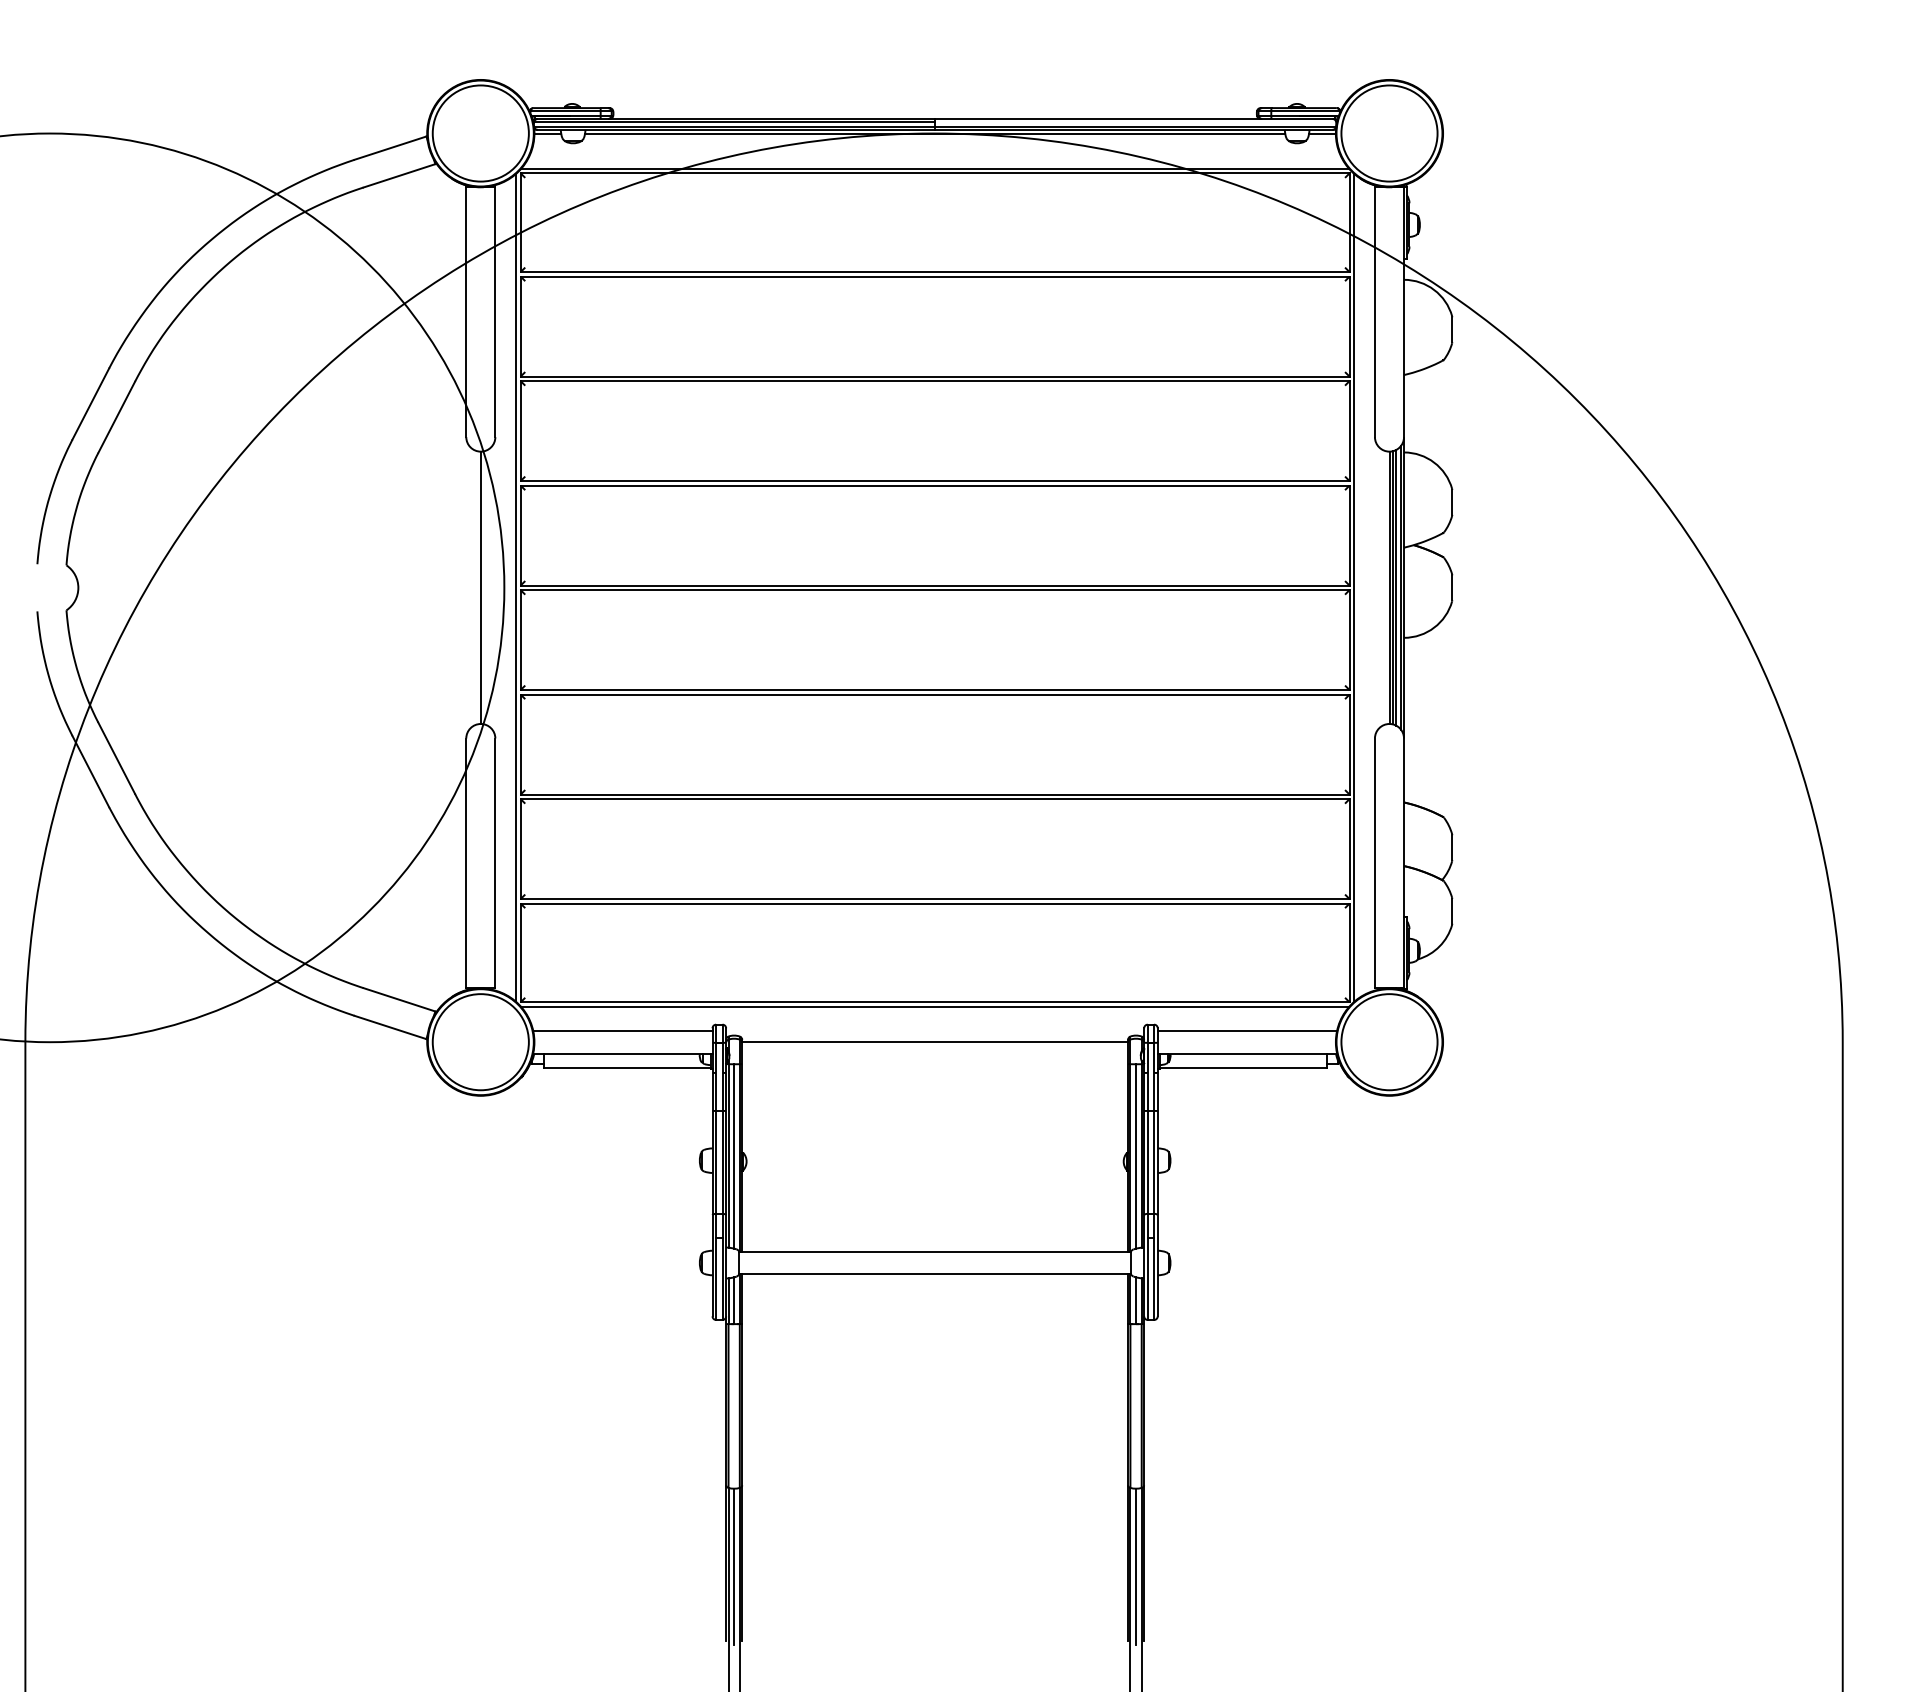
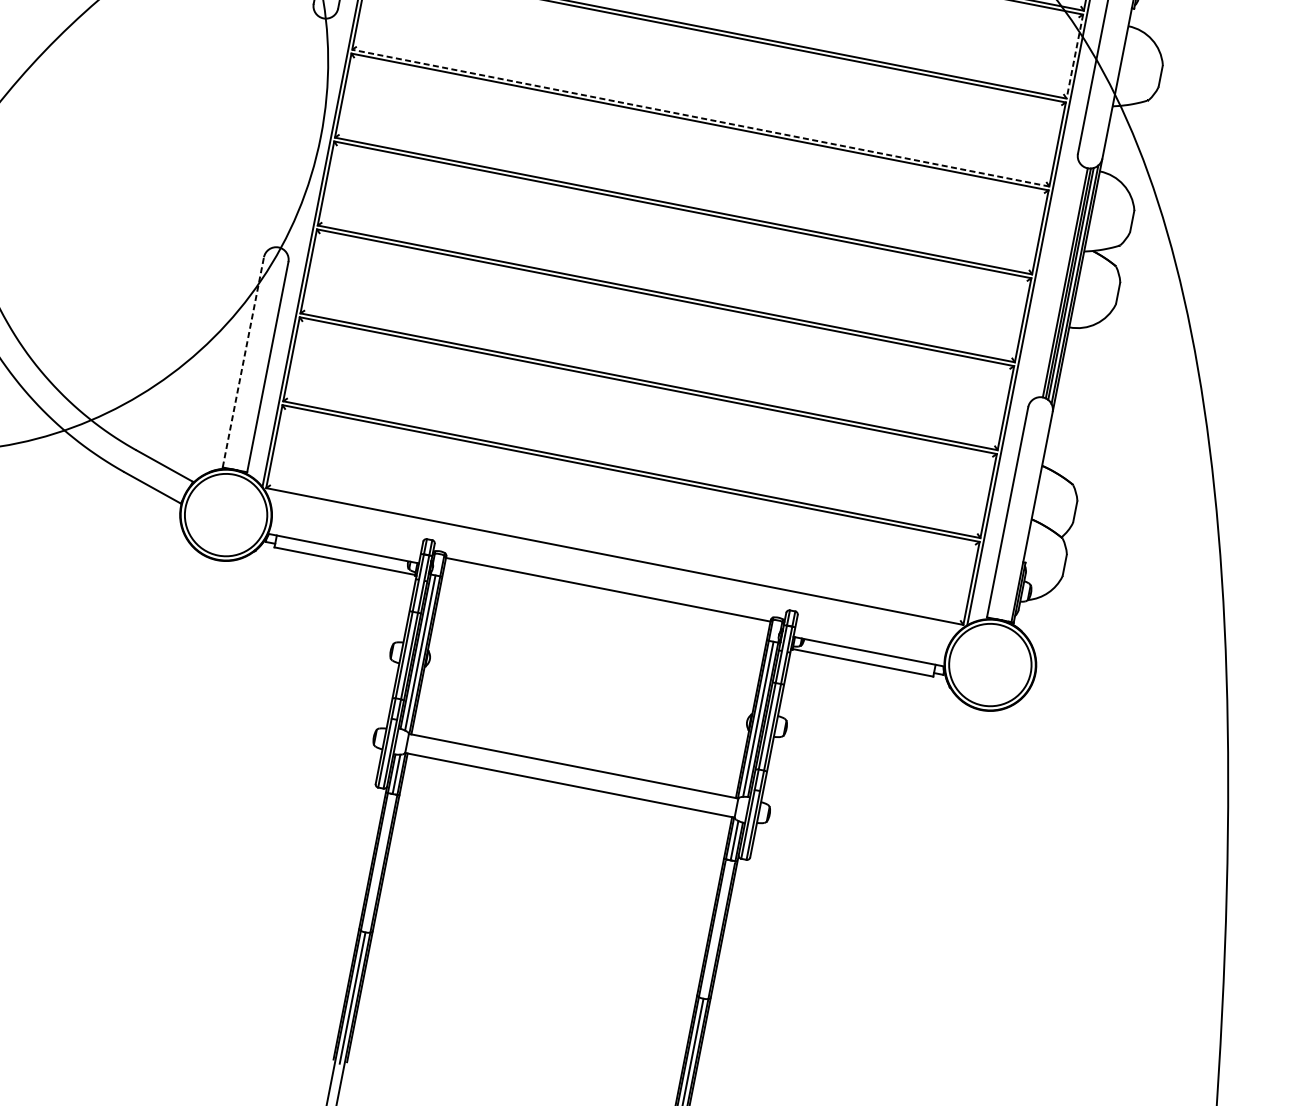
line: (1349, 326) -> (1074, 56), solid -> dashed
line: (934, 481) -> (700, 118), solid -> dashed
line: (480, 587) -> (300, 132), removed
line: (466, 863) -> (243, 362), solid -> dashed
line: (935, 1006) -> (614, 560), removed
line: (622, 1031) -> (347, 529), removed
line: (1246, 1031) -> (871, 632), removed

